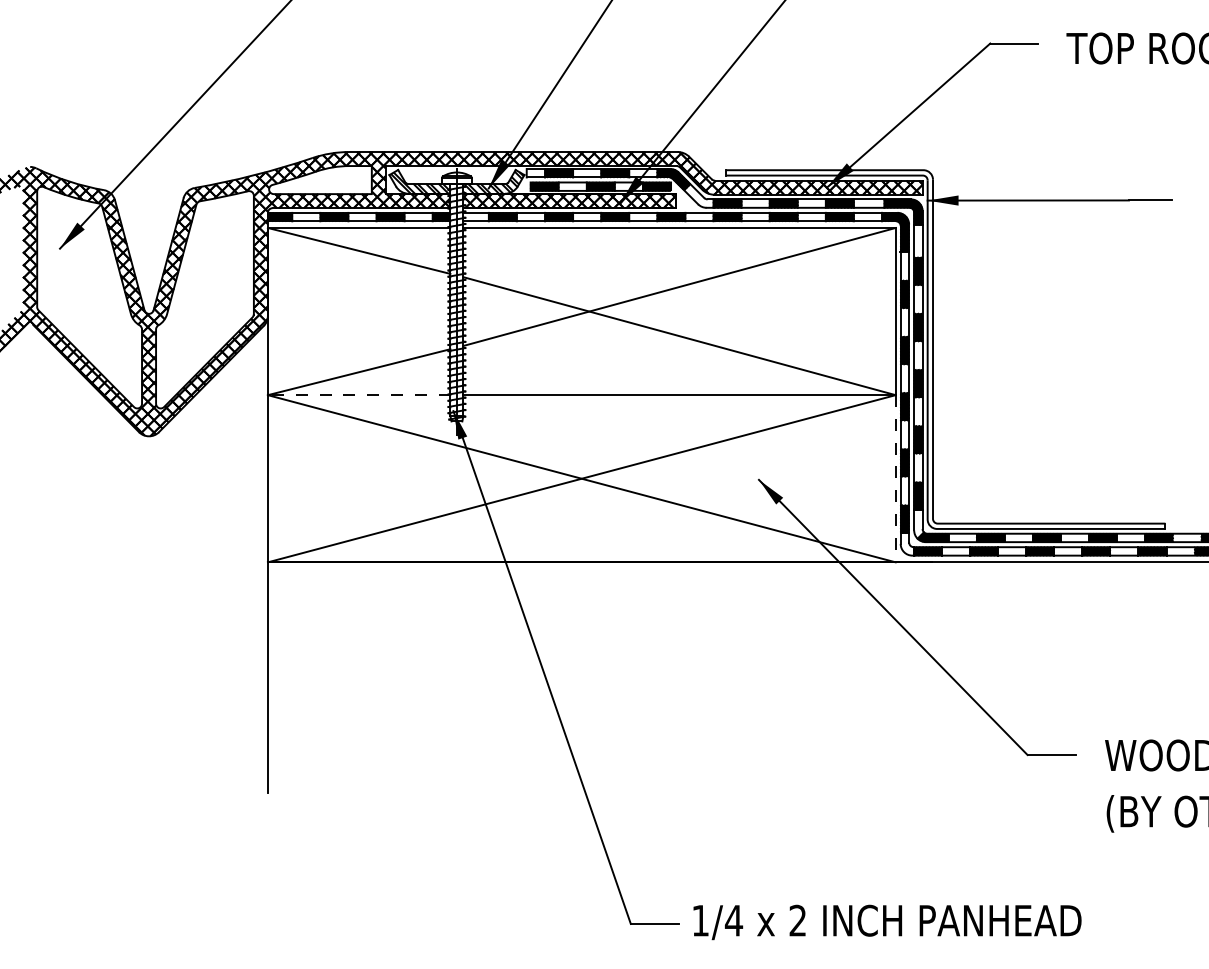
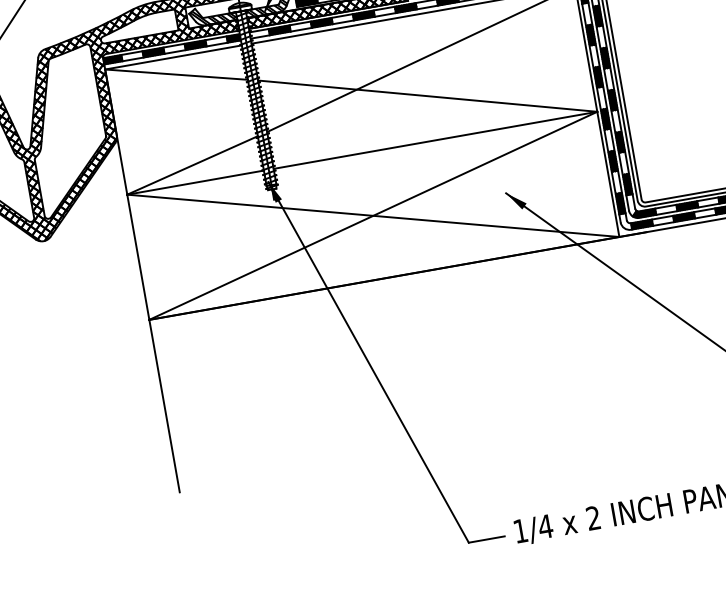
line: (358, 395) -> (195, 182), dashed -> solid
line: (895, 478) -> (608, 174), dashed -> solid

